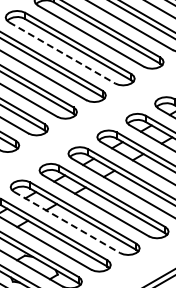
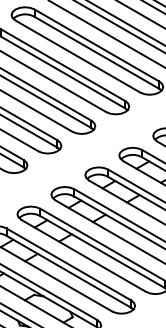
line: (62, 53) -> (78, 57), dashed -> solid
line: (67, 222) -> (84, 255), dashed -> solid

